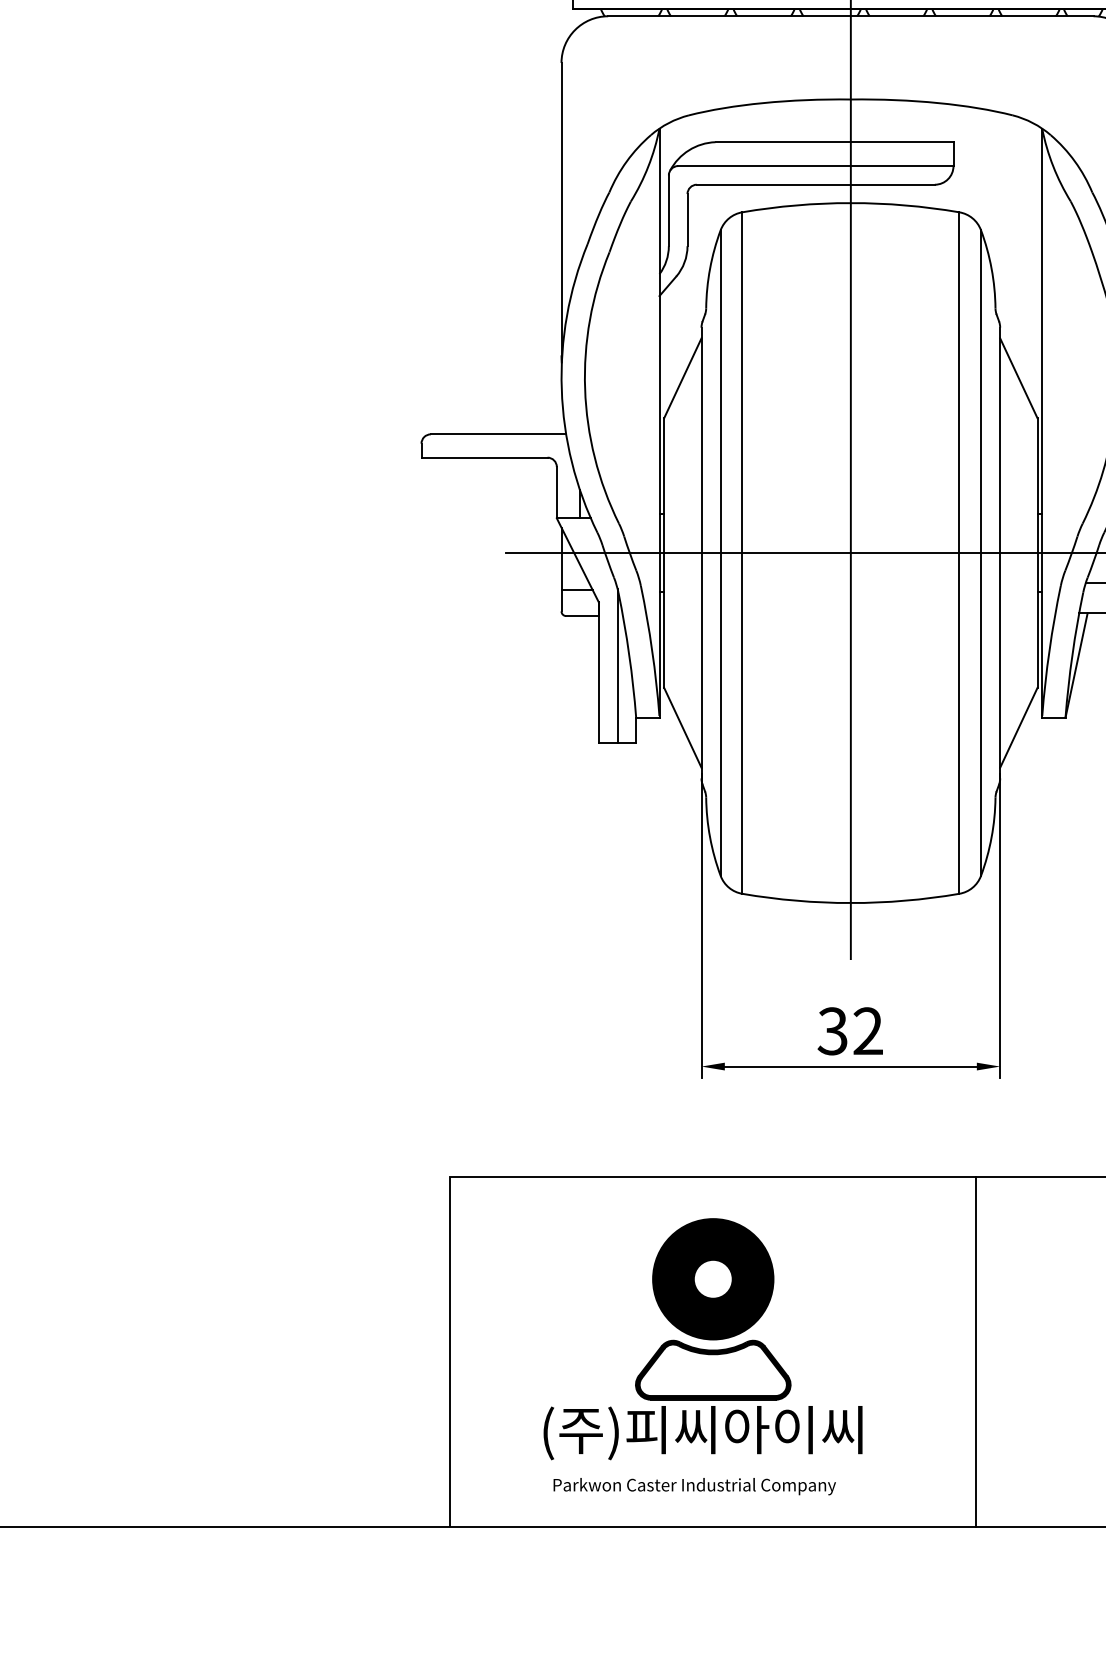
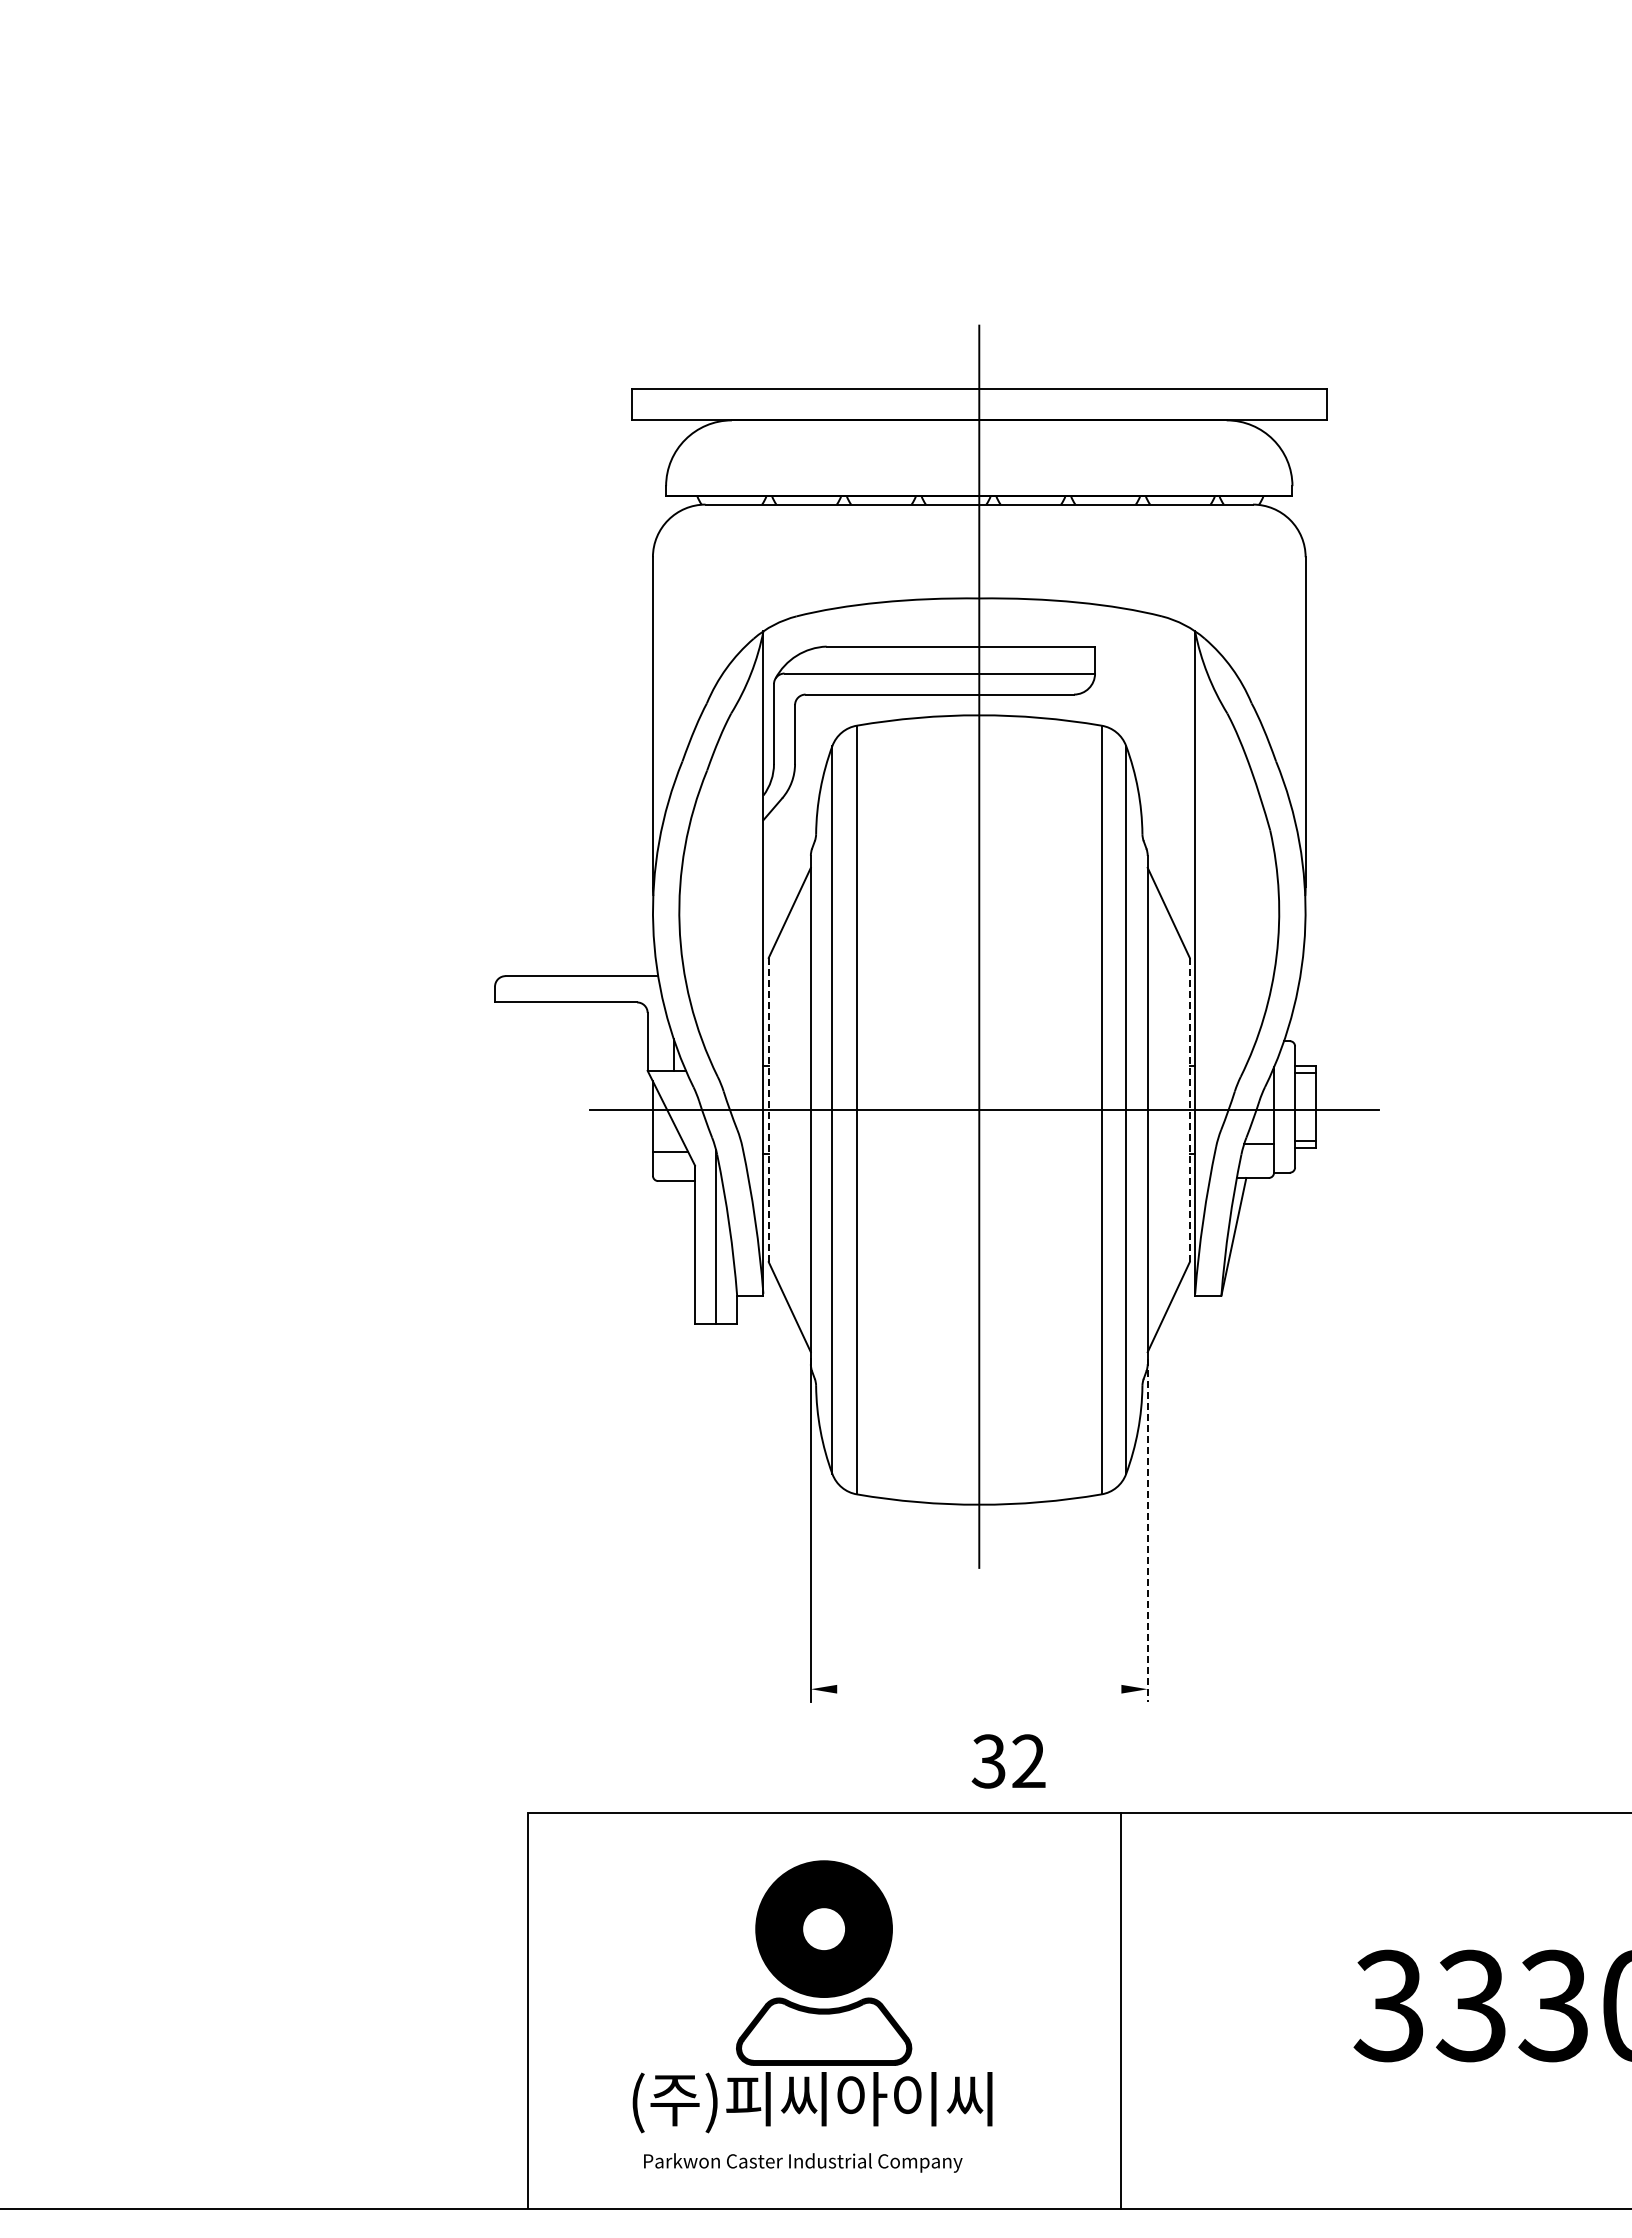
line: (663, 552) -> (768, 1109), solid -> dashed
line: (1037, 552) -> (1189, 1109), solid -> dashed
line: (999, 925) -> (1147, 1530), solid -> dashed
text: (850, 1031) -> (1008, 1761), moved
line: (851, 1066) -> (979, 1689), removed

